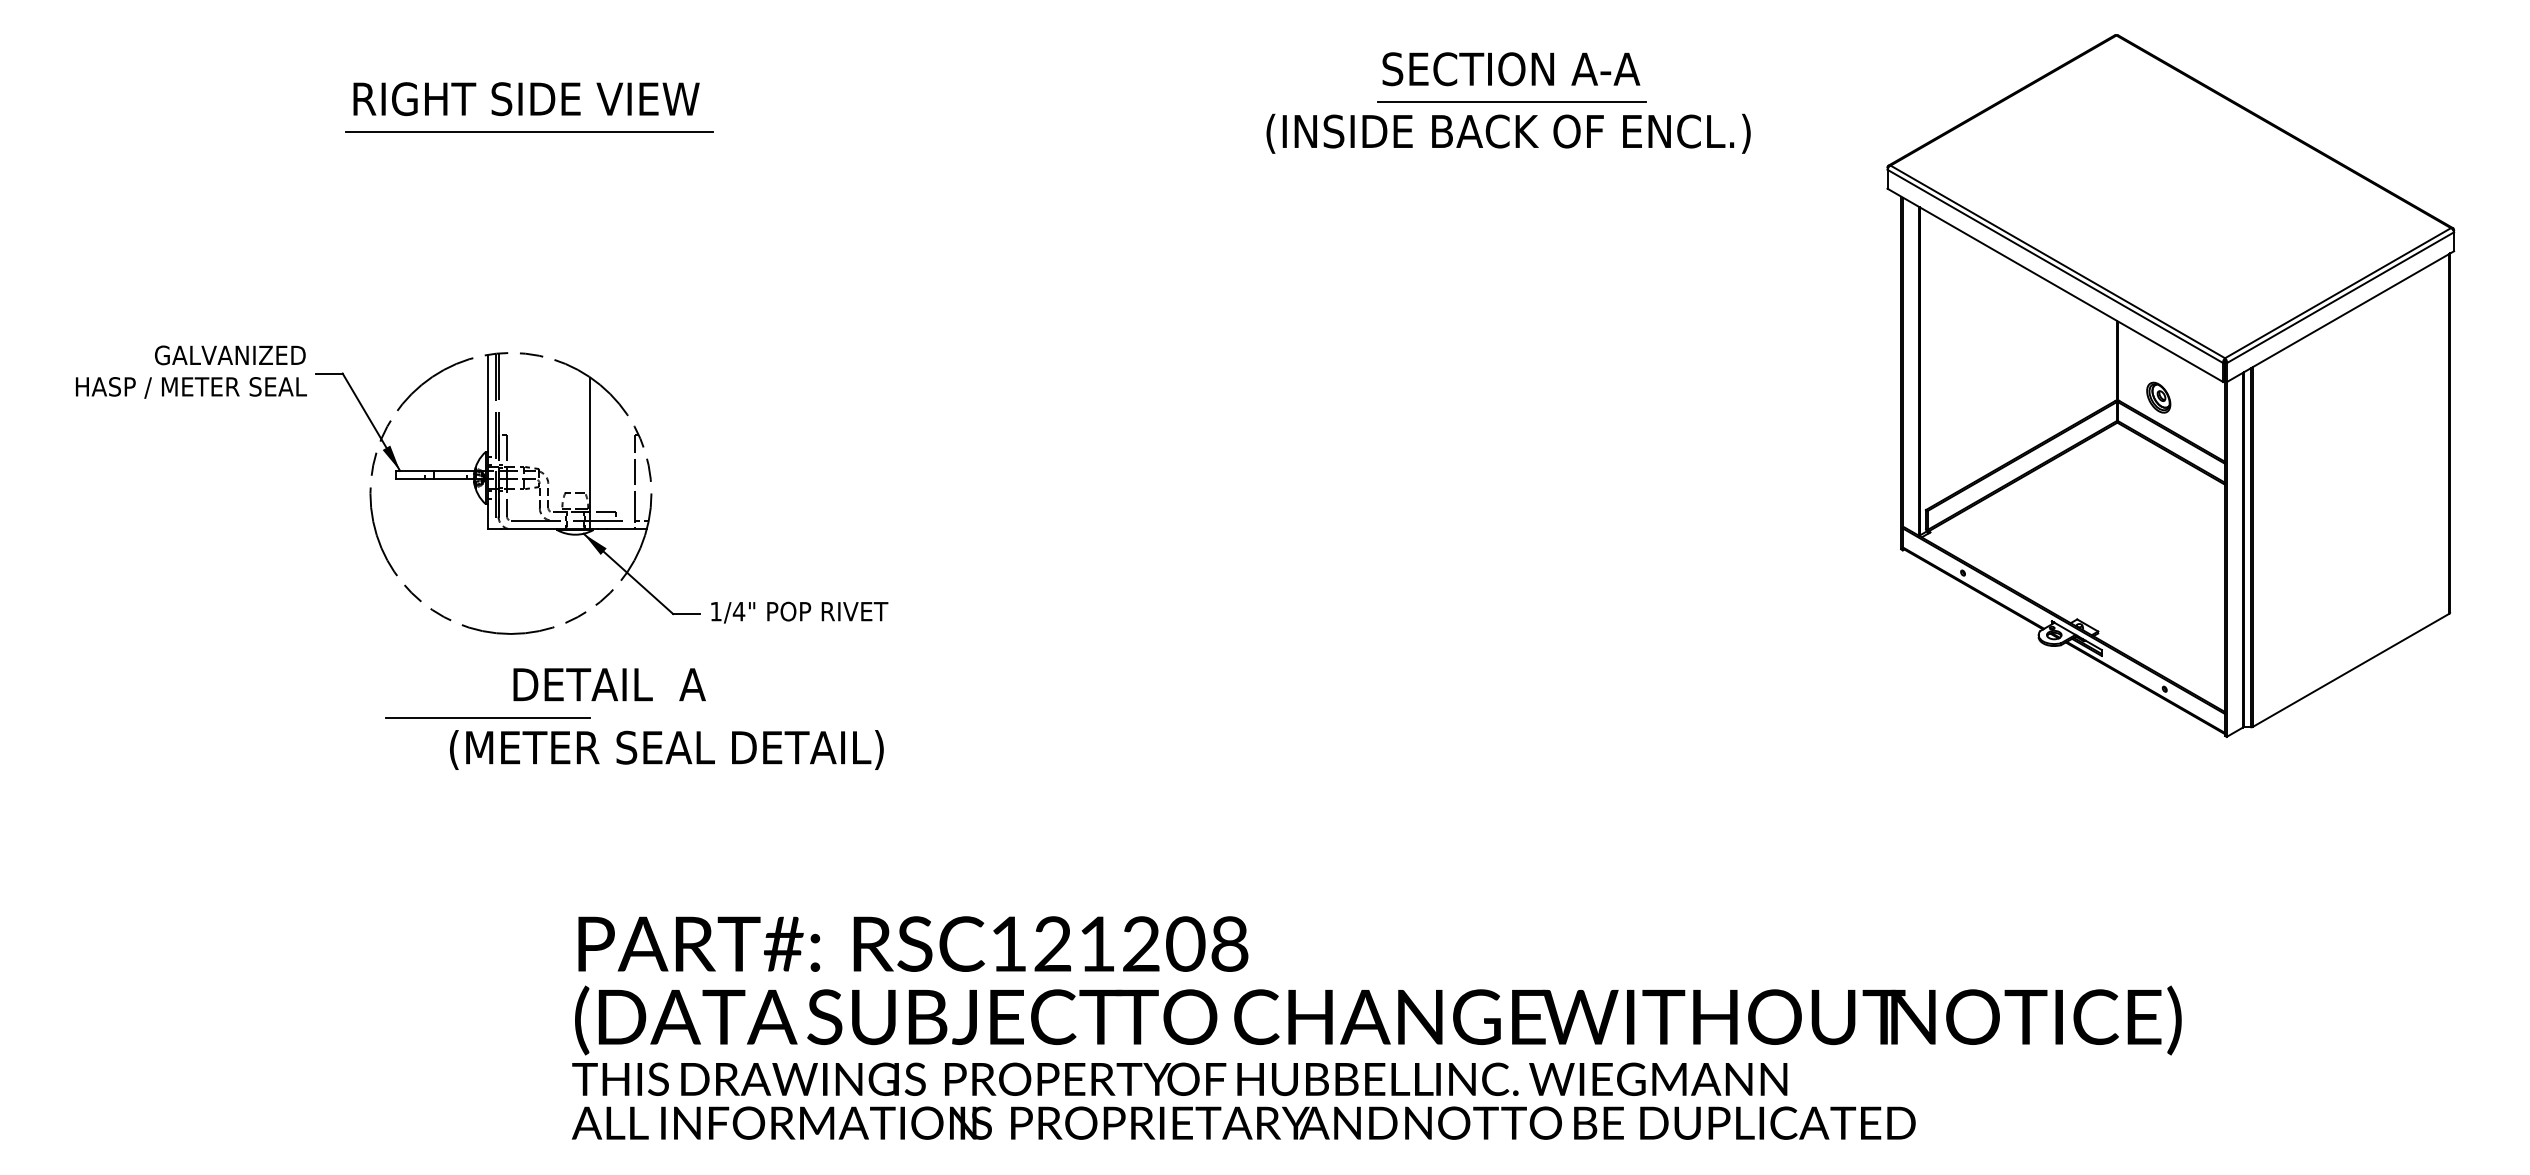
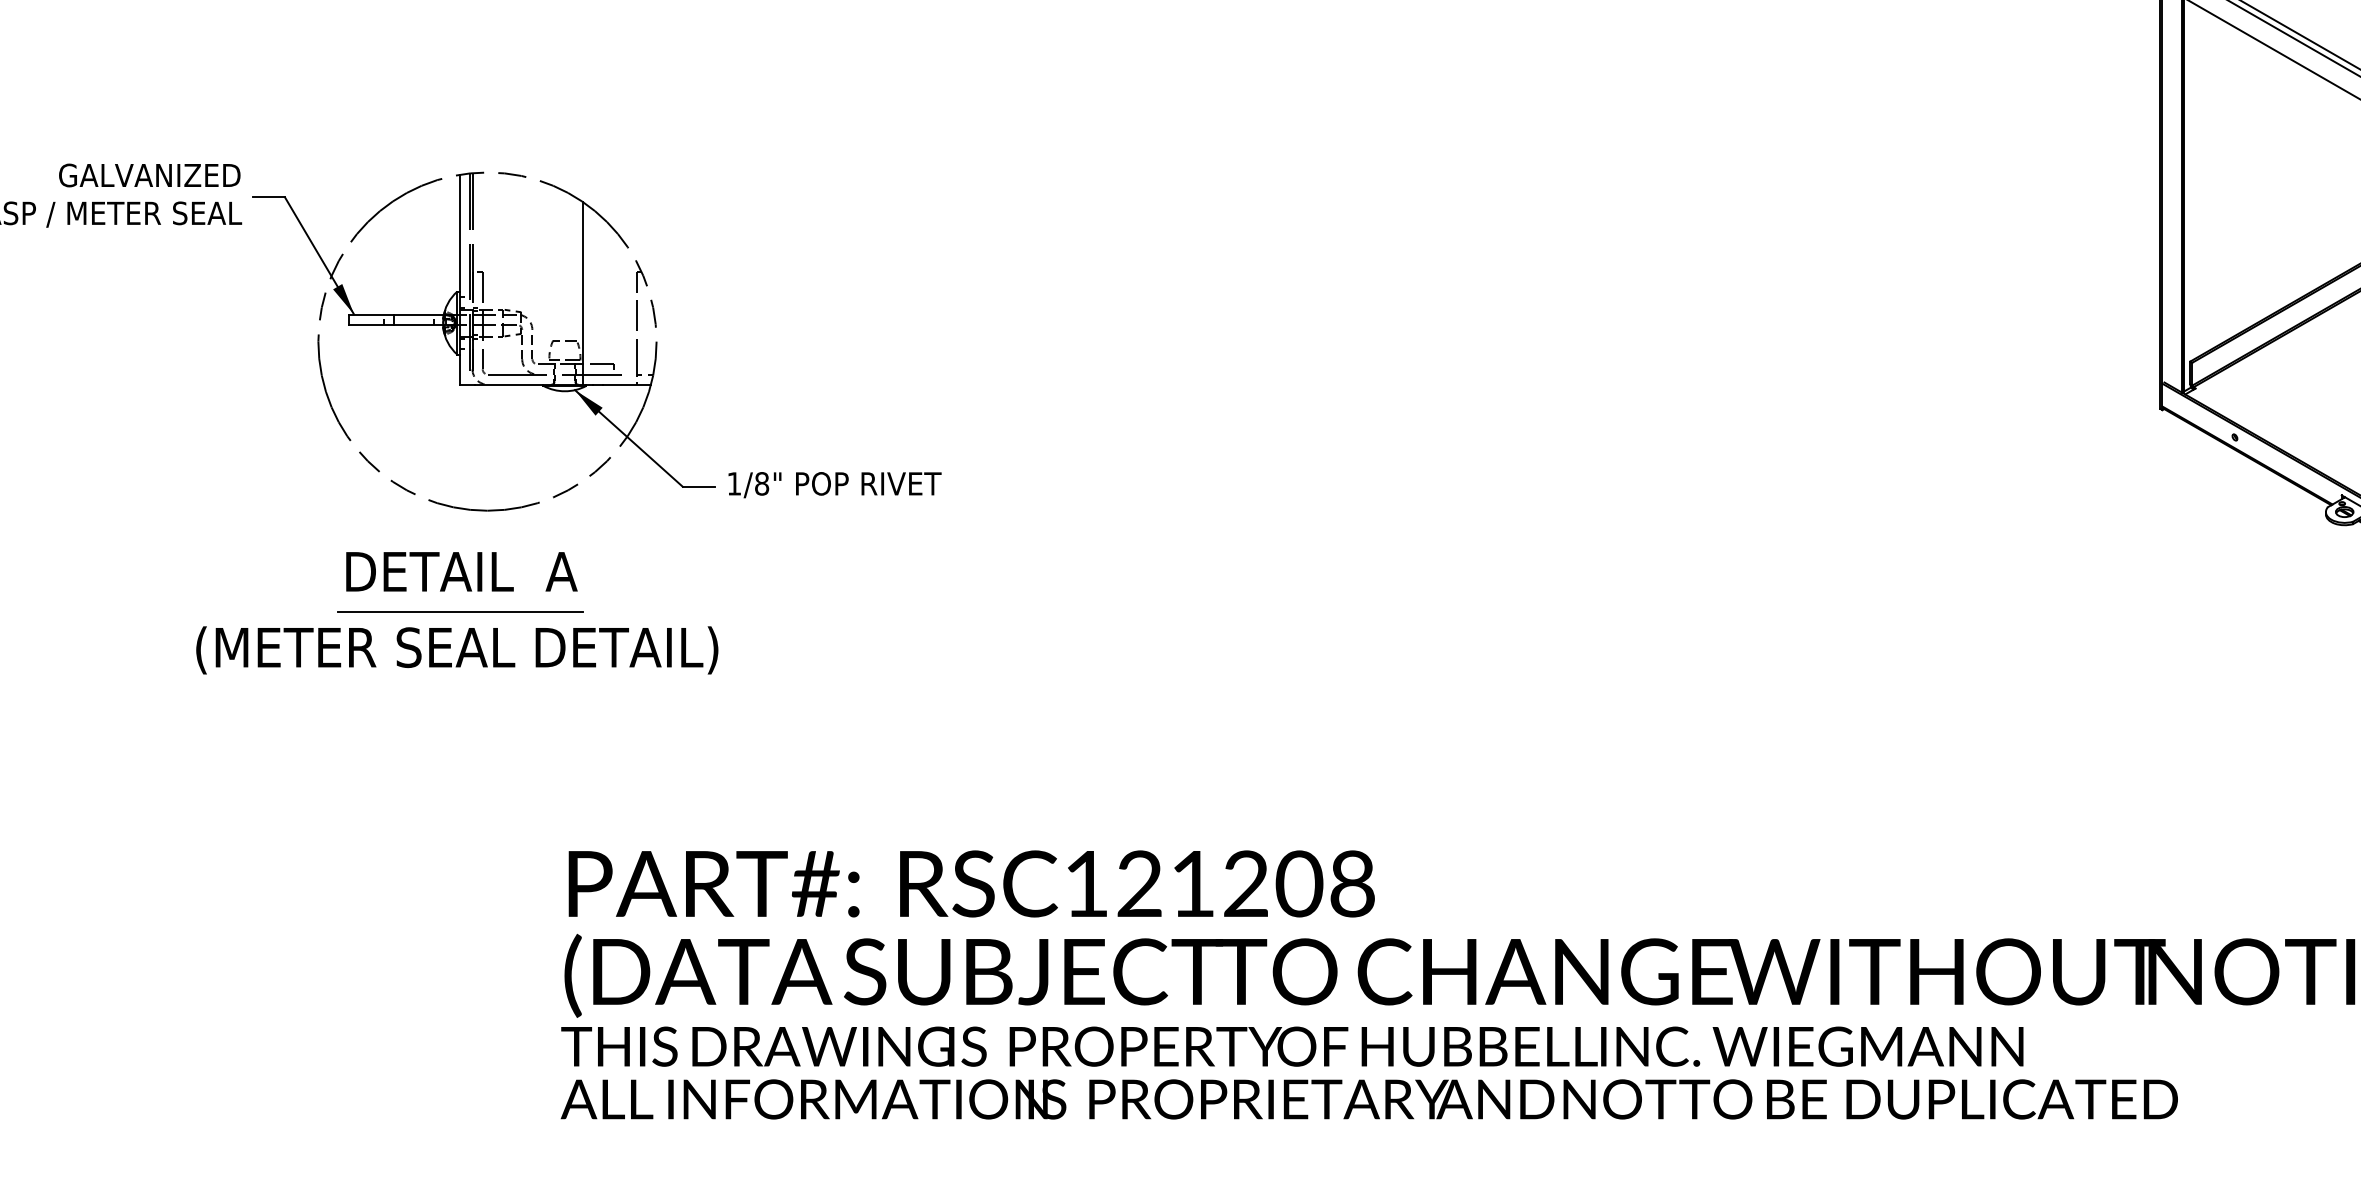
text: (738, 611) -> (761, 483), 1/4" -> 1/8"
text: (609, 684) -> (461, 571), moved
text: (666, 749) -> (456, 649), moved

